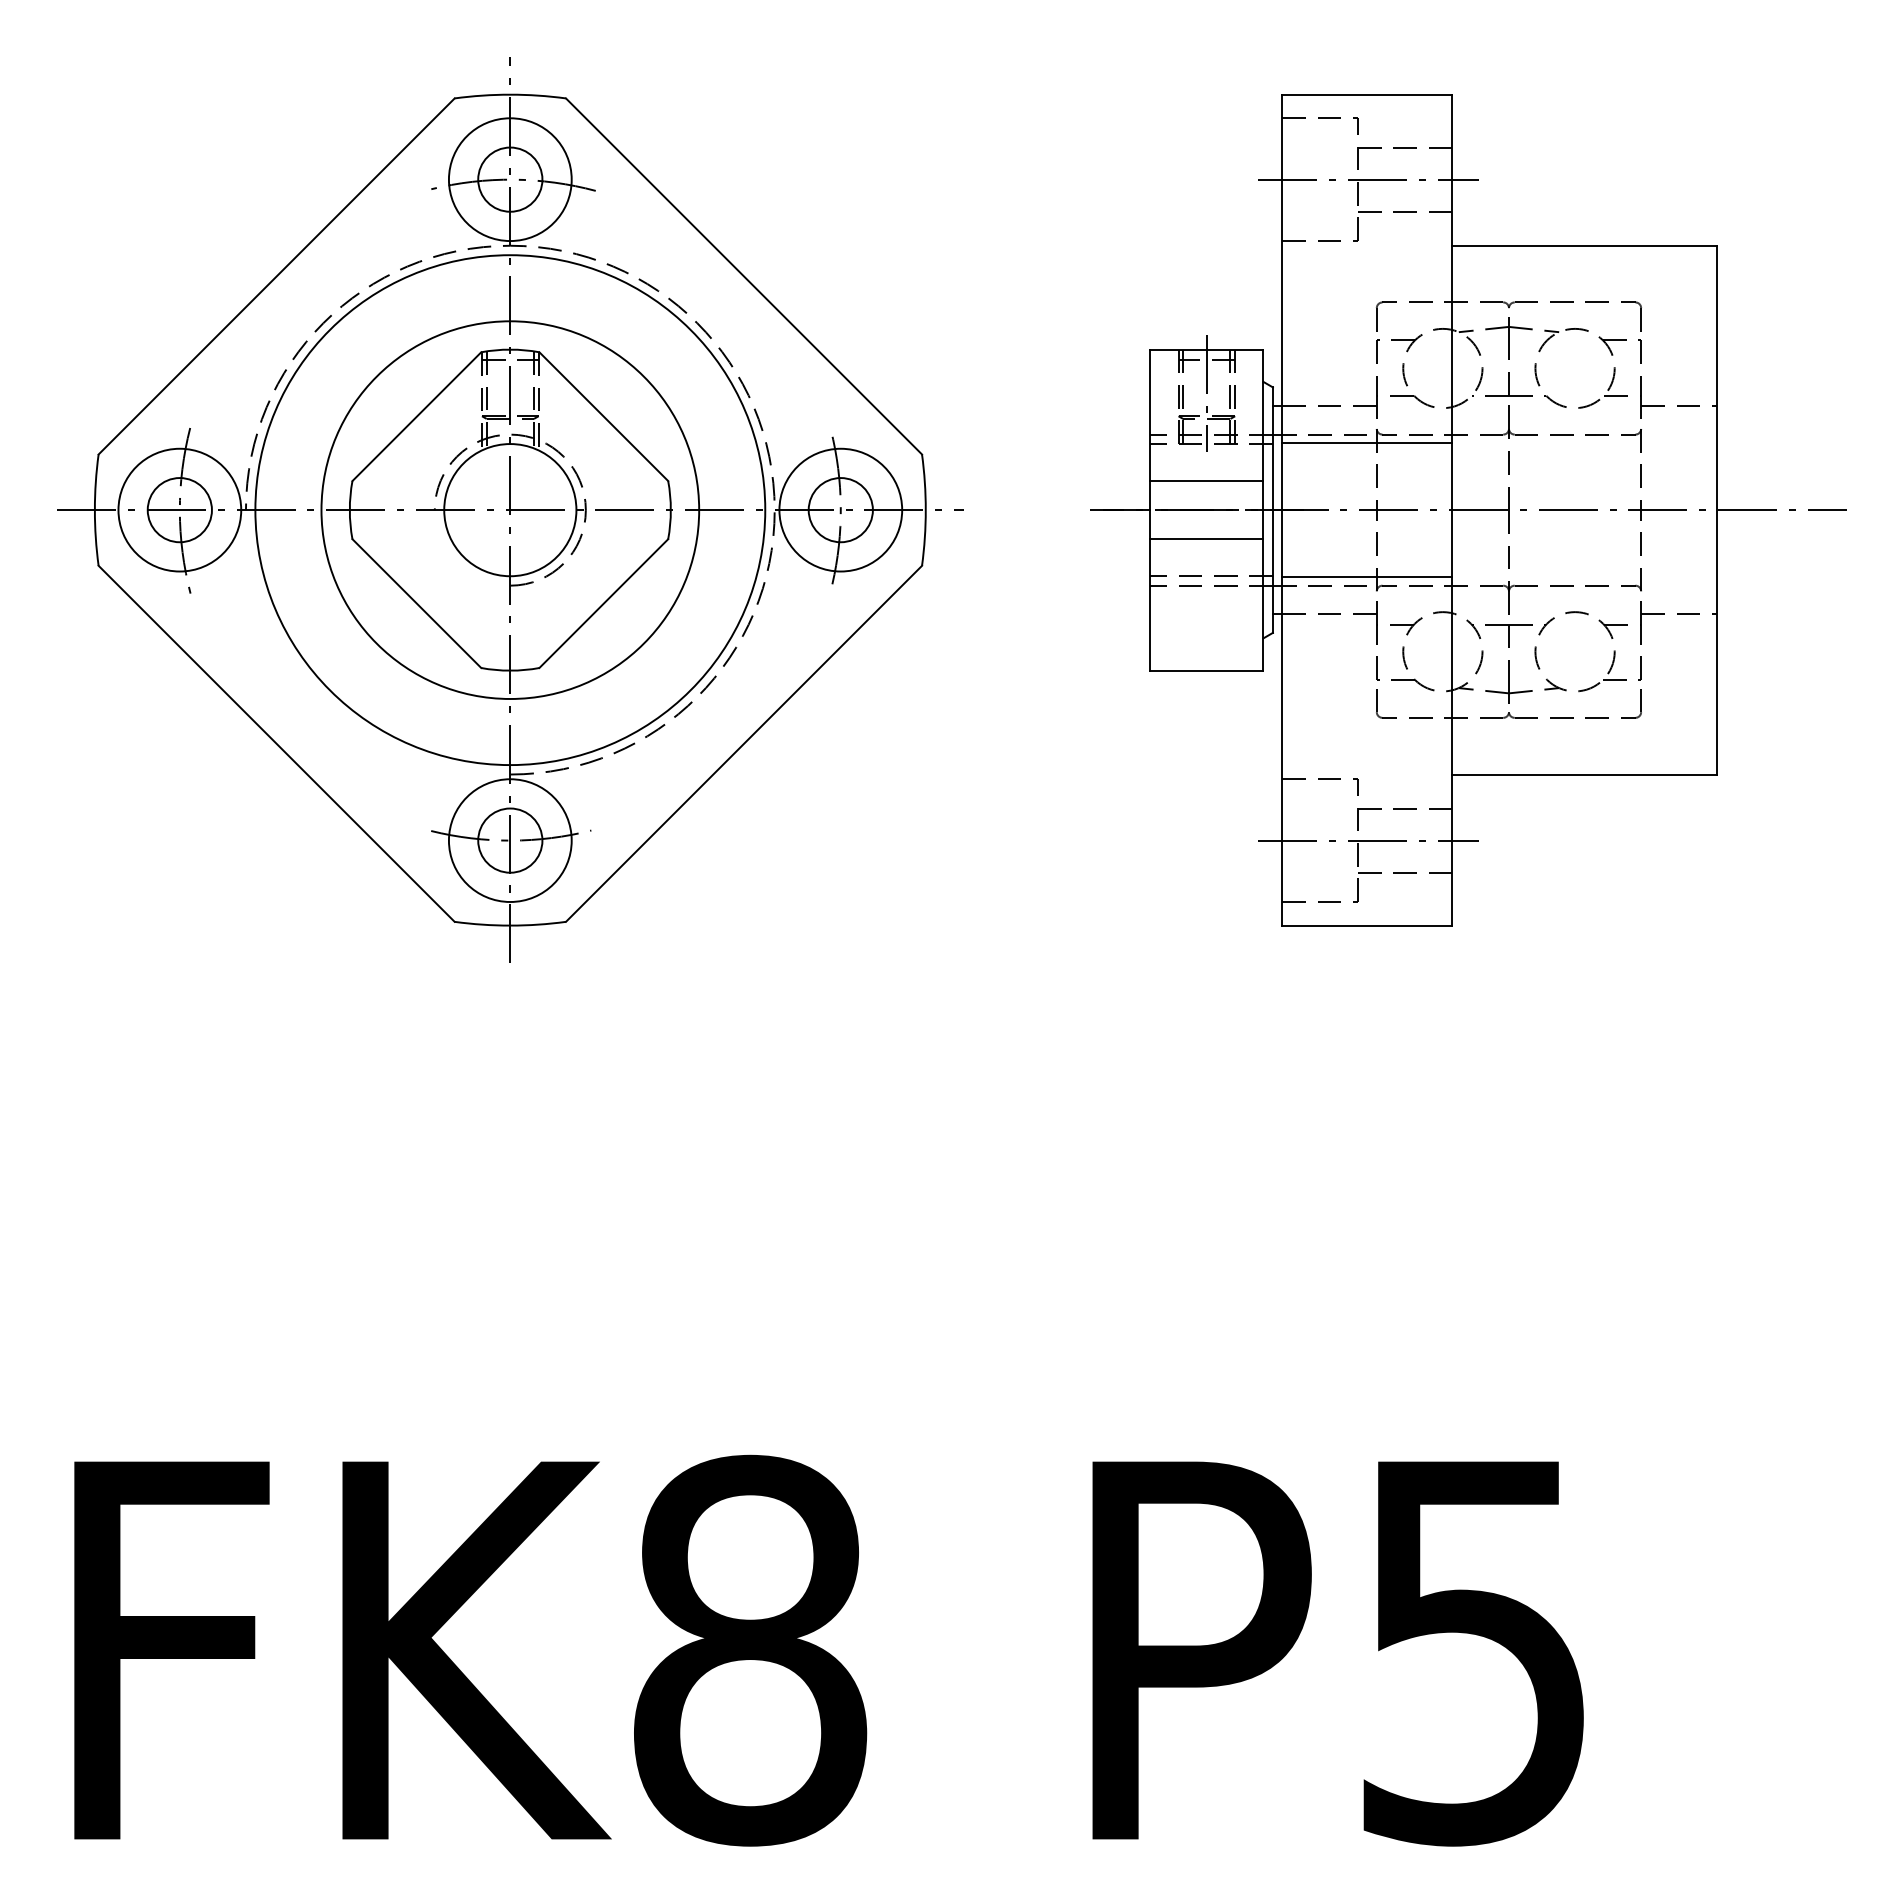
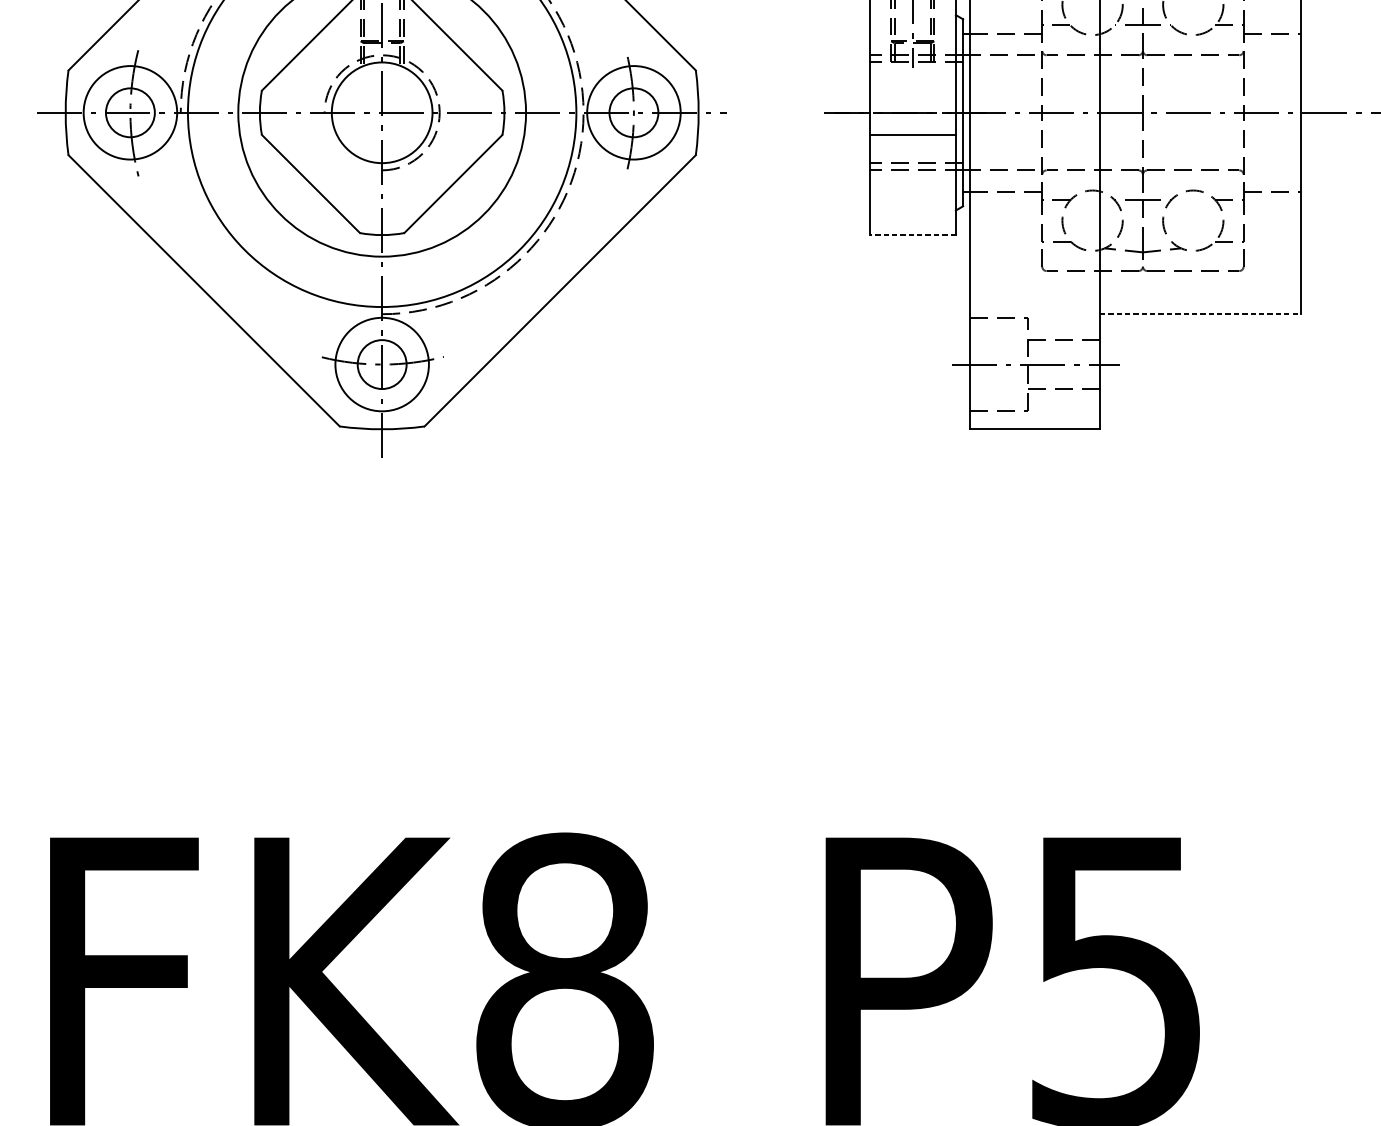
line: (1367, 443) -> (1035, 62), removed
line: (1206, 481) -> (912, 90), removed
line: (1367, 577) -> (1035, 164), removed
line: (1206, 670) -> (912, 234), solid -> dashed
line: (1585, 774) -> (1201, 314), solid -> dashed

